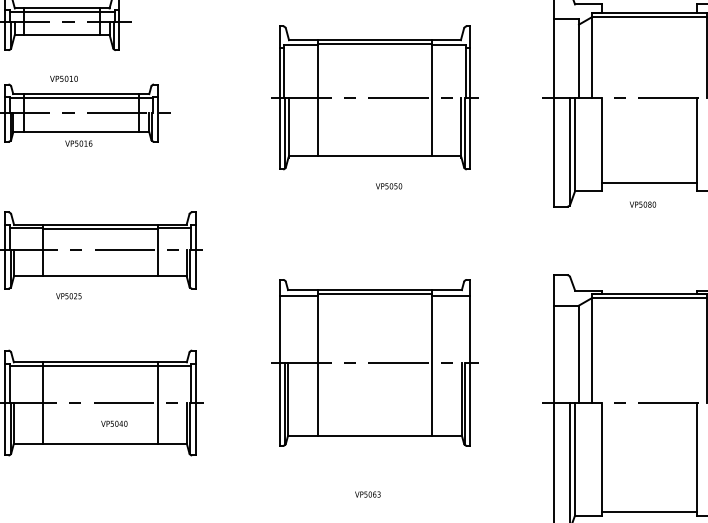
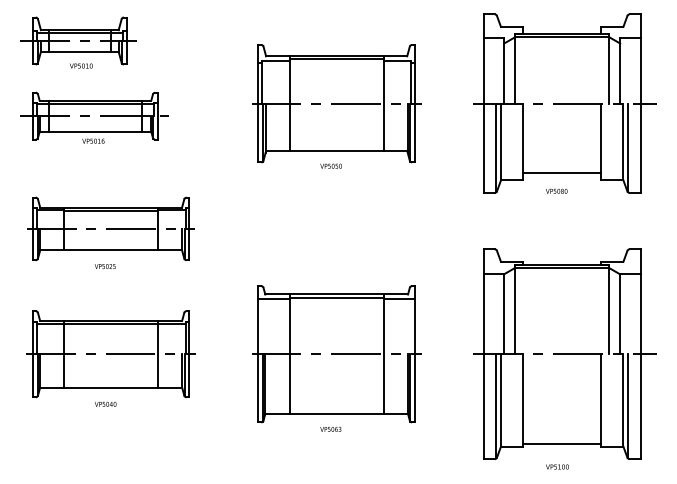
text: (64, 78) -> (81, 65), moved
text: (388, 185) -> (330, 165), moved
text: (69, 296) -> (105, 266), moved
part: (374, 363) -> (336, 354), moved
text: (114, 422) -> (105, 403), moved

